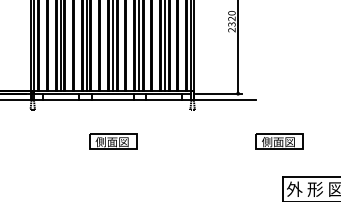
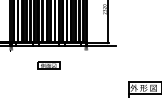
part: (278, 141) -> (126, 65), removed

